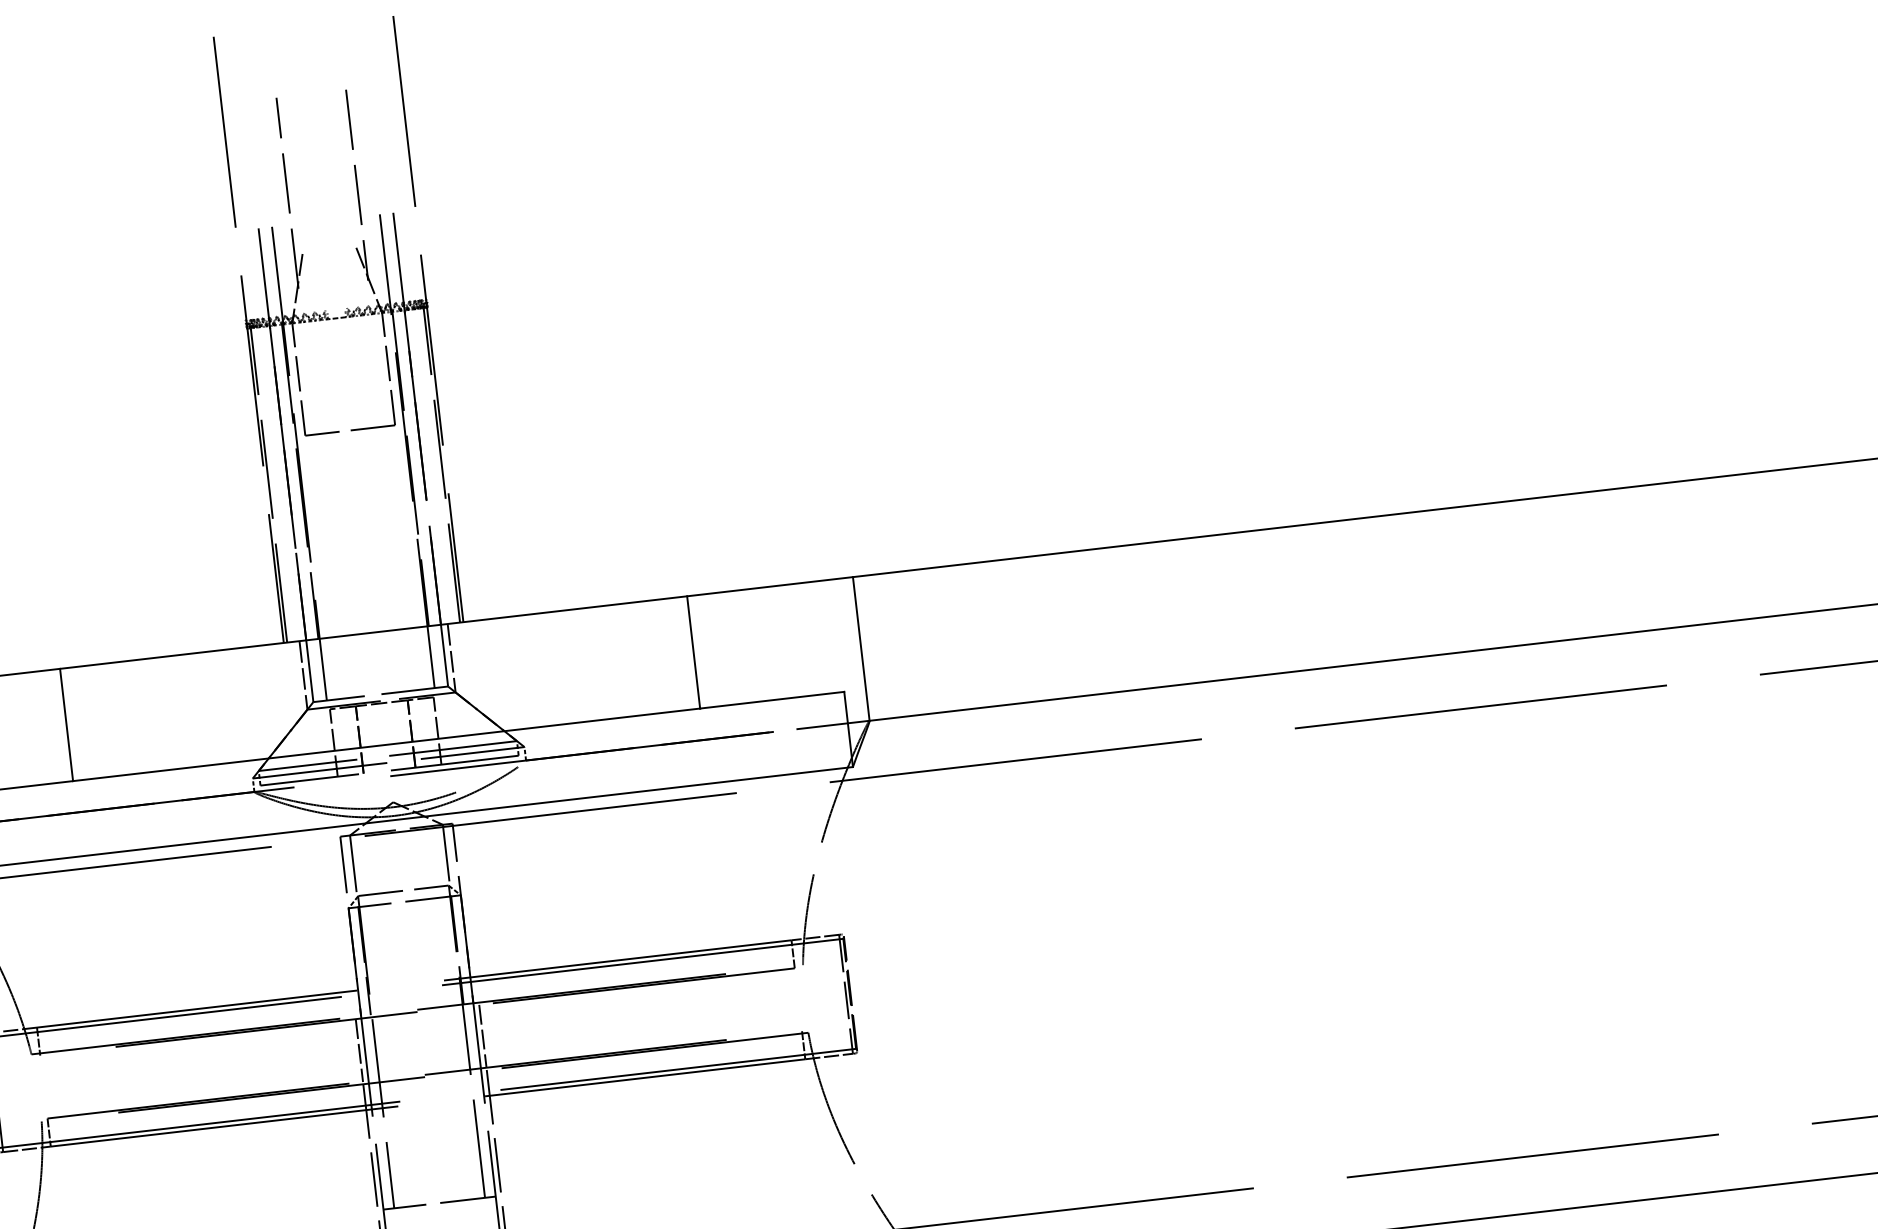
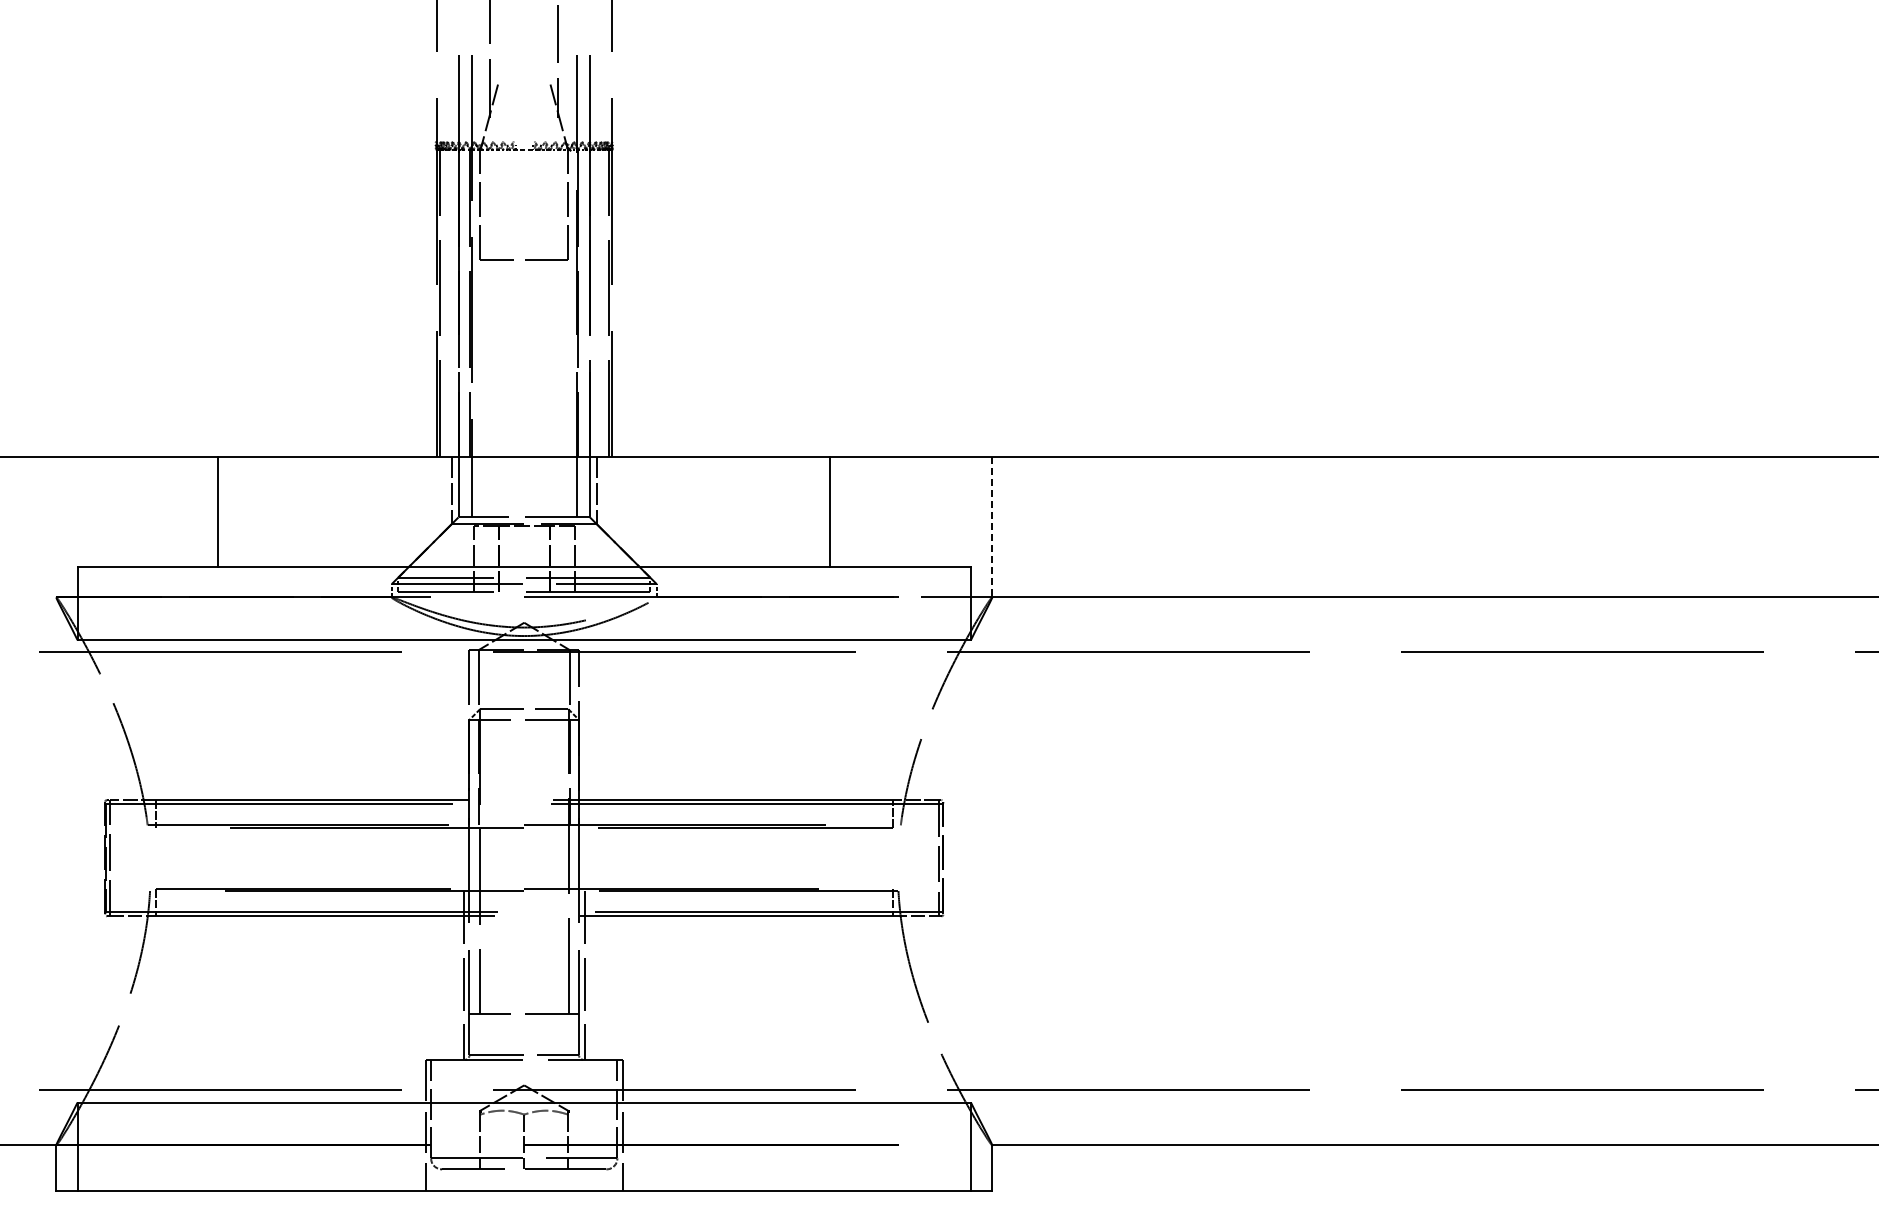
line: (861, 649) -> (992, 527), solid -> dashed
line: (482, 1035) -> (584, 857), removed
line: (358, 1049) -> (463, 857), removed

